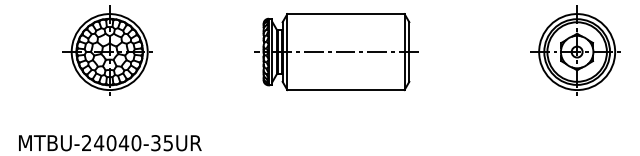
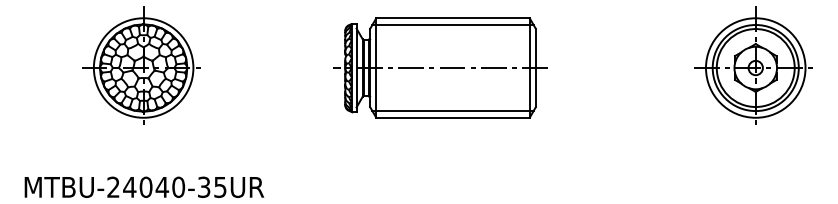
line: (345, 19) -> (452, 25), added
line: (345, 84) -> (452, 110), added

